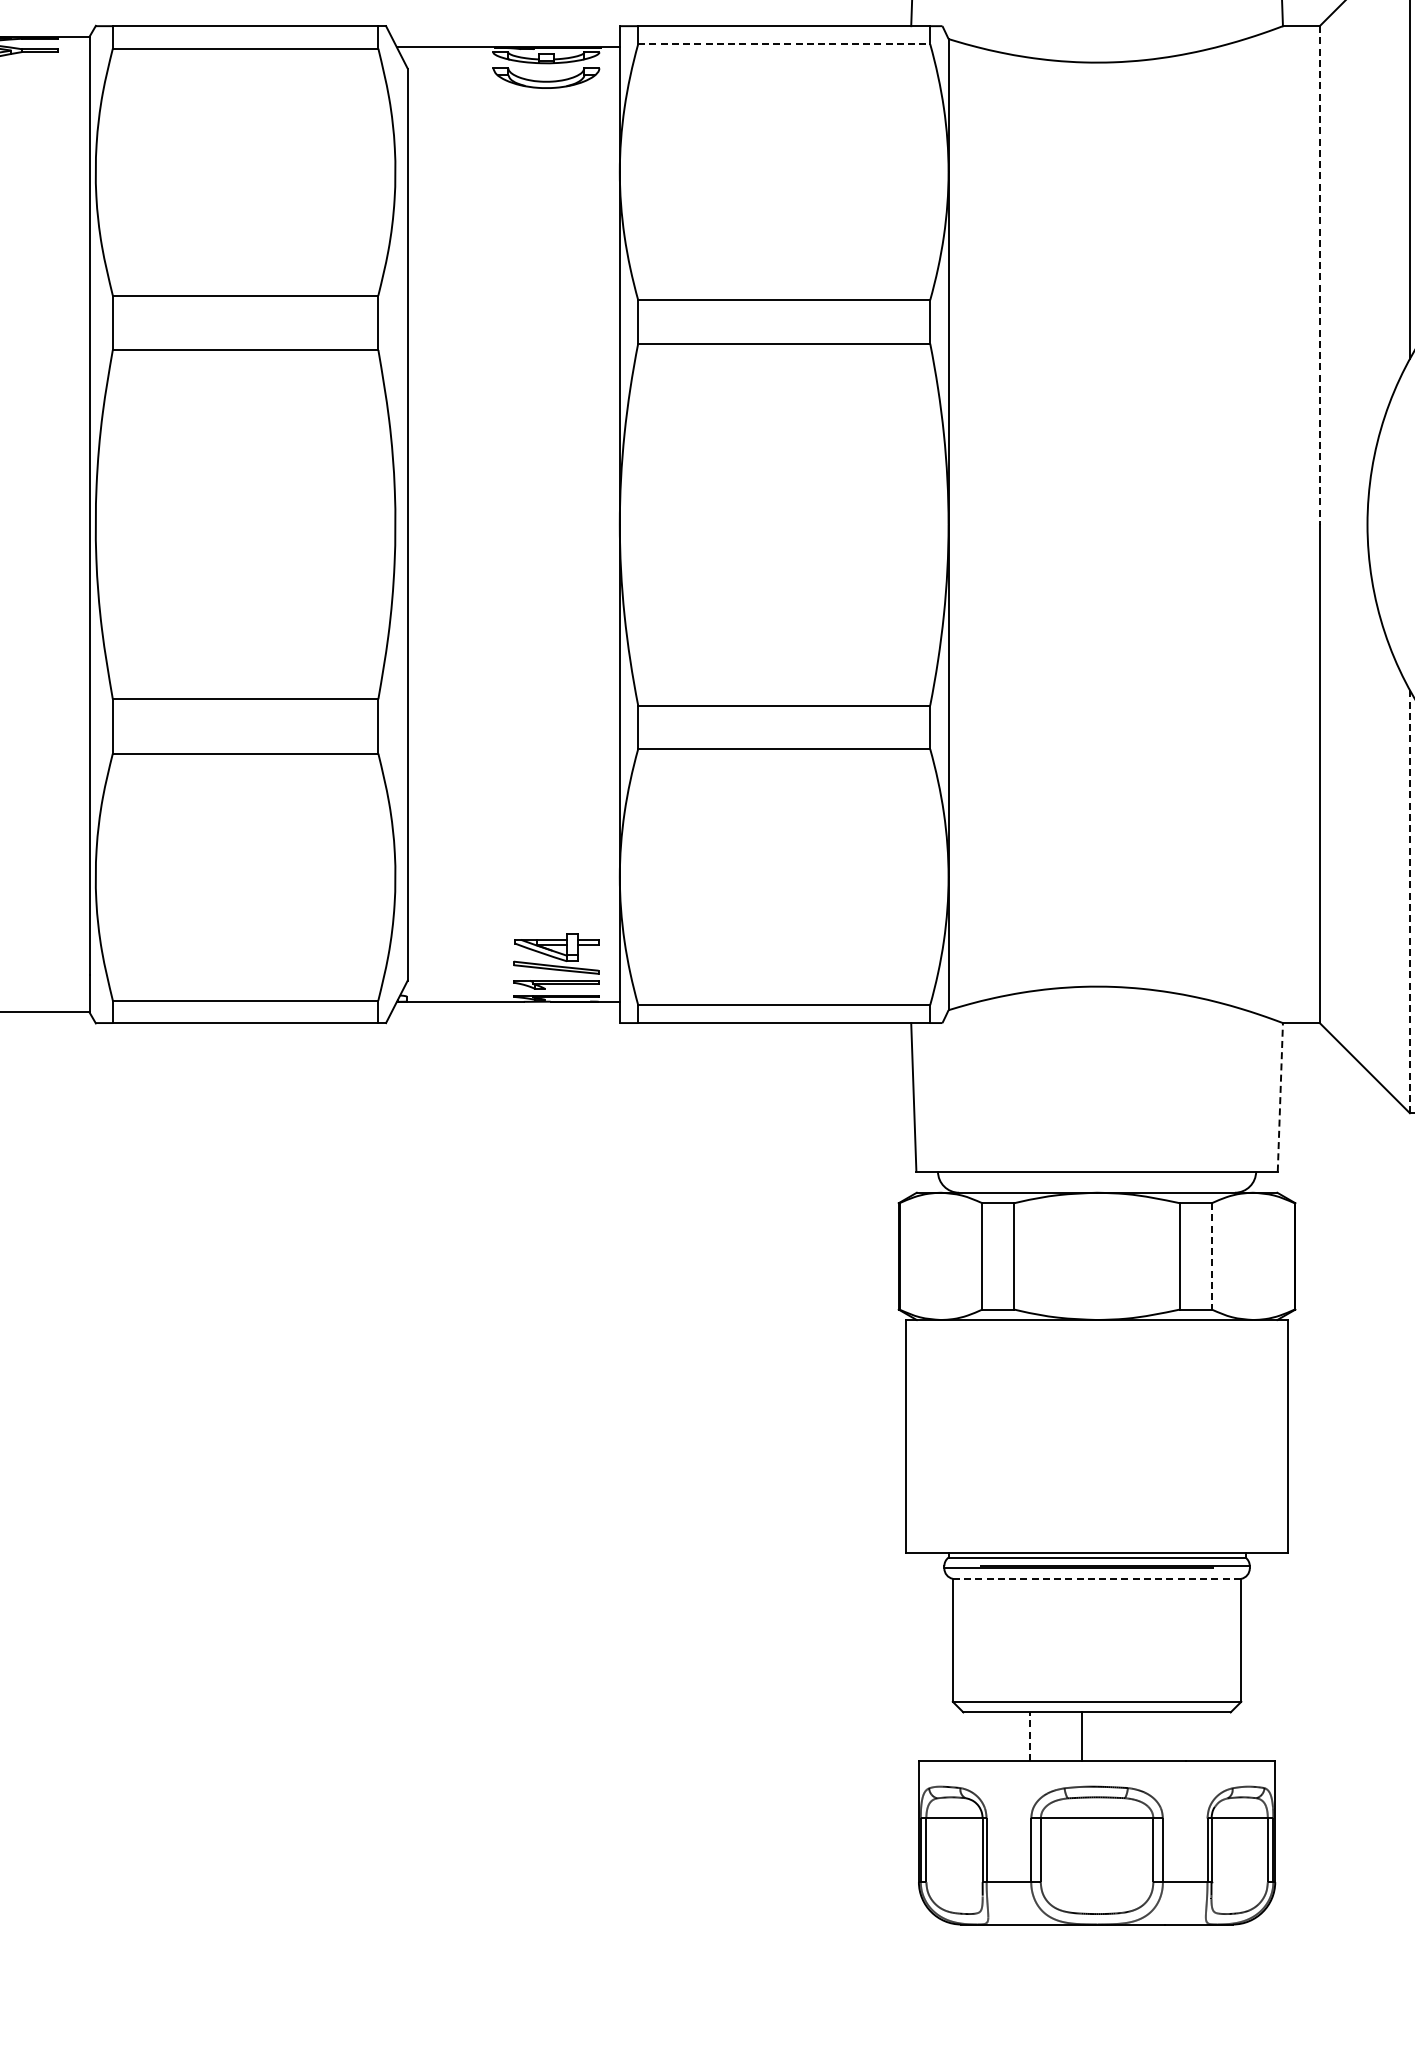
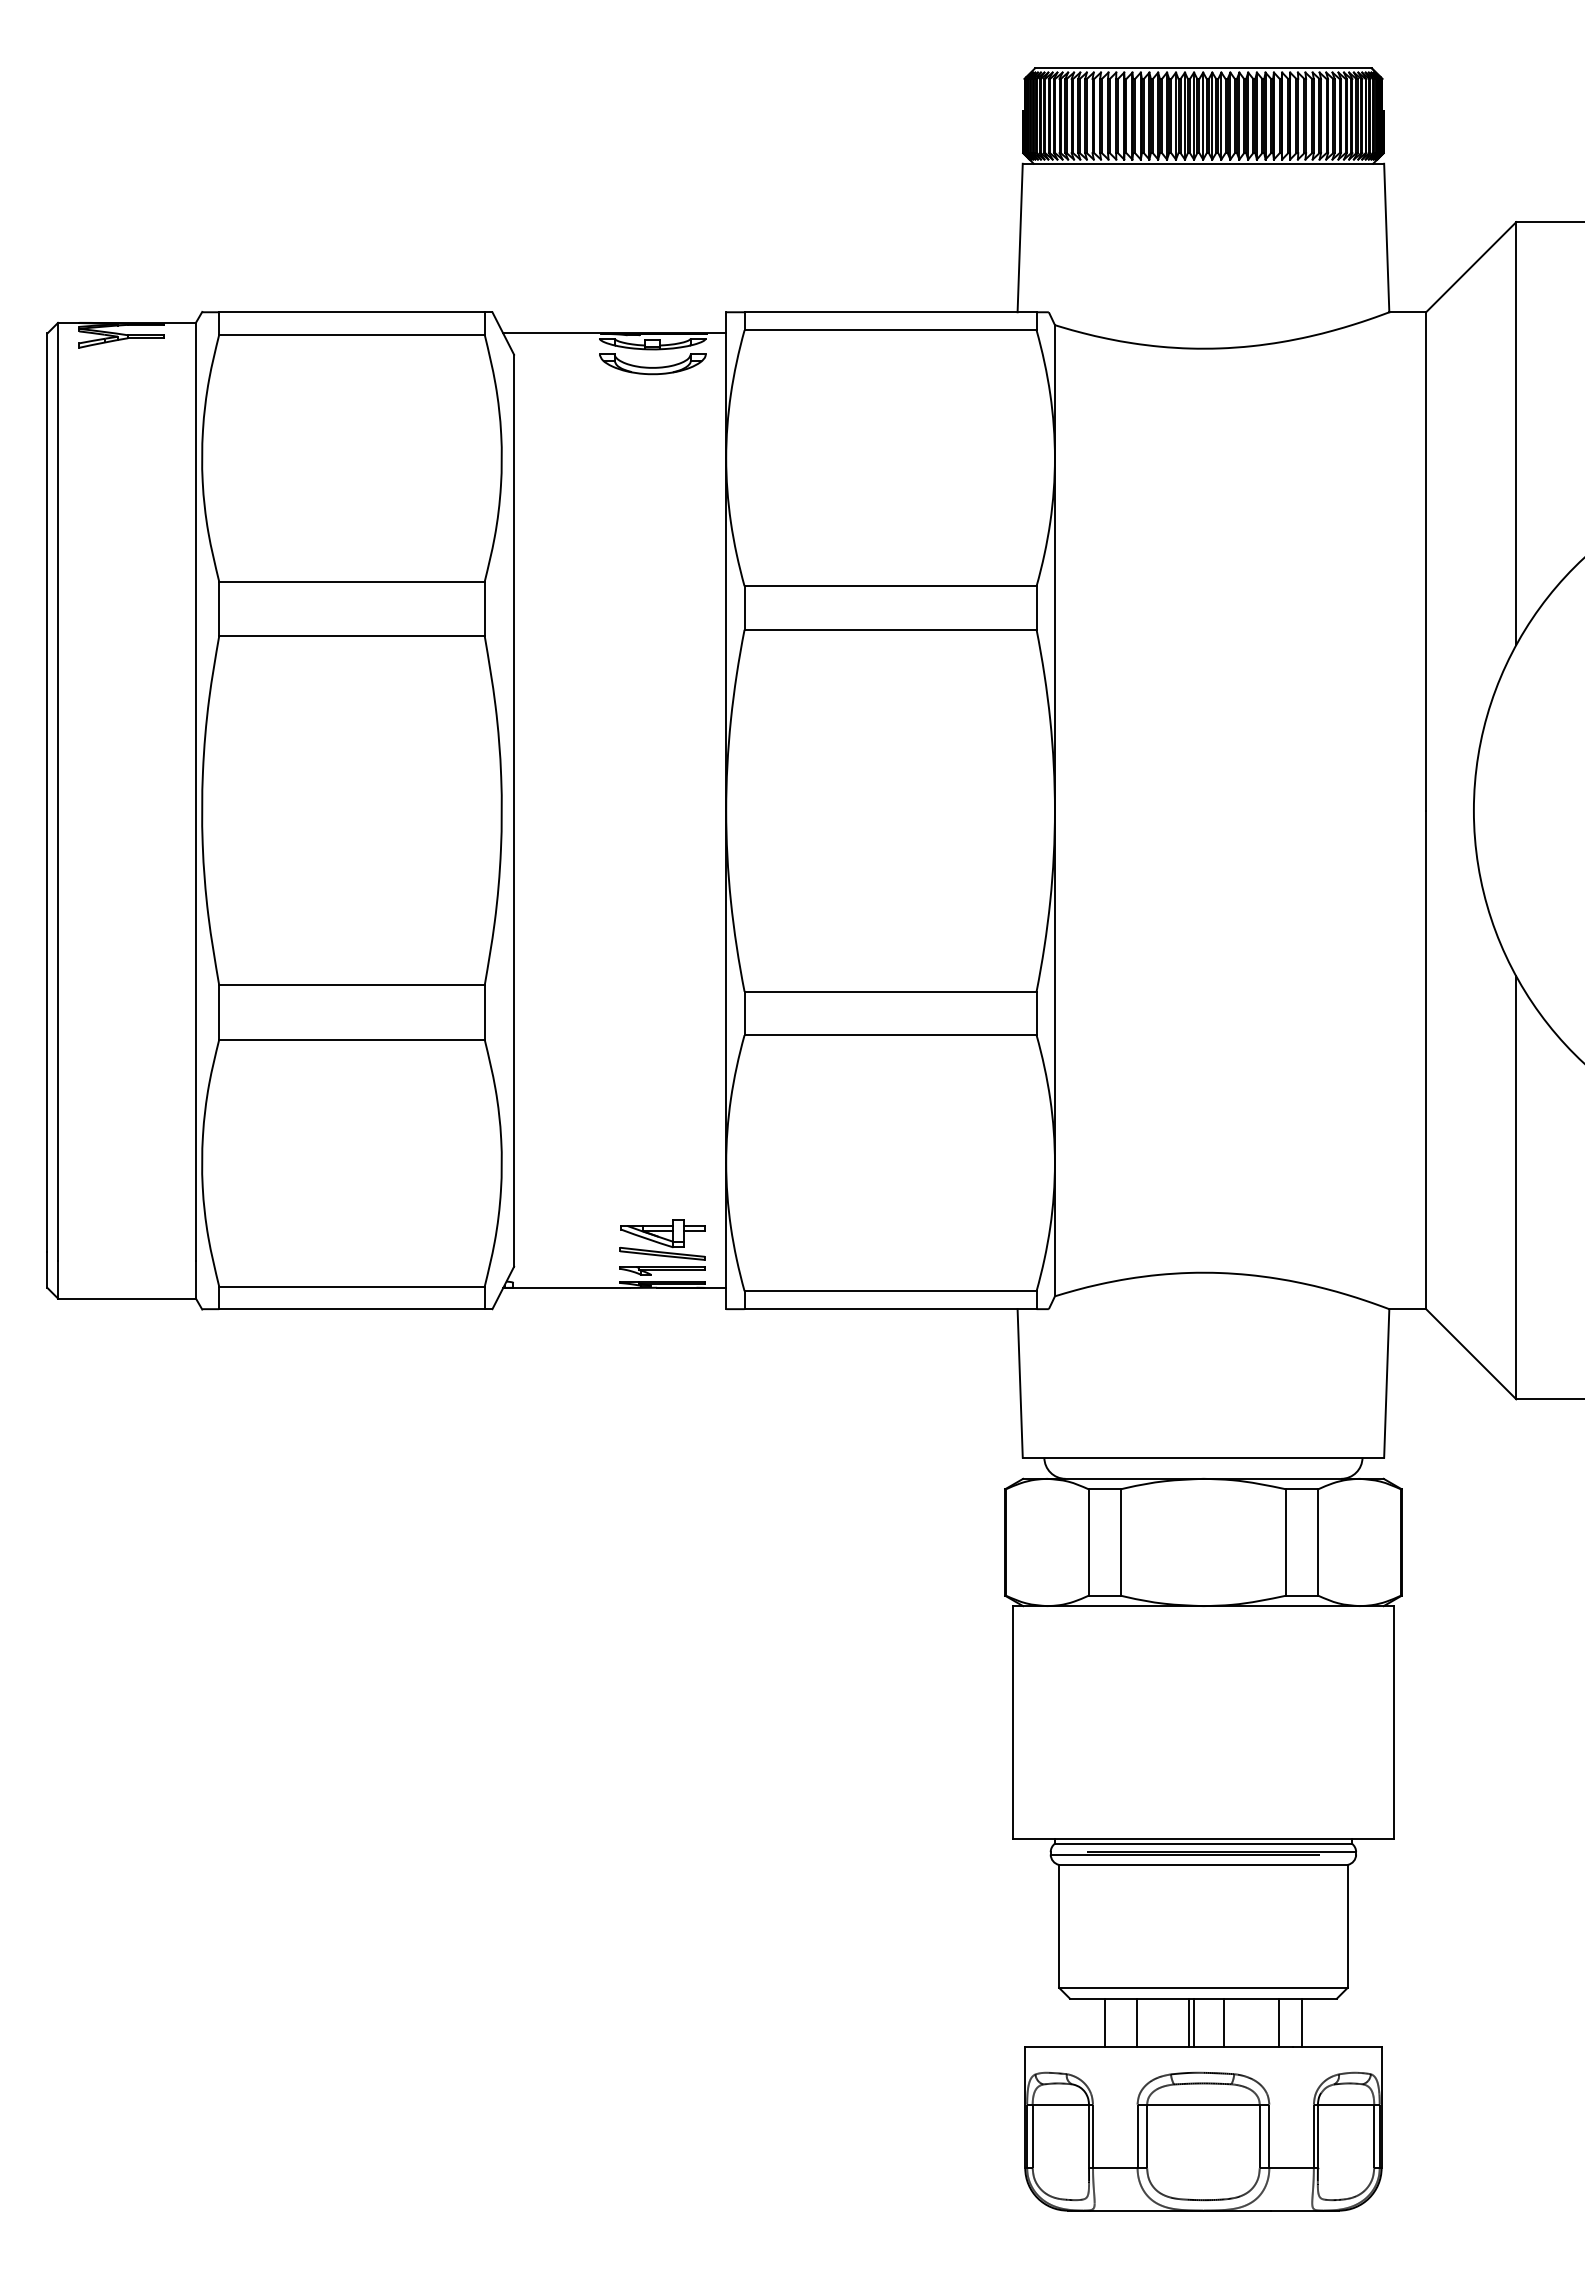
line: (785, 44) -> (891, 330), dashed -> solid
line: (1320, 275) -> (1426, 561), dashed -> solid
line: (1410, 902) -> (1516, 1188), dashed -> solid
line: (1280, 1096) -> (1386, 1382), dashed -> solid
line: (1212, 1257) -> (1318, 1543), dashed -> solid
line: (1097, 1578) -> (1203, 1864), dashed -> solid
line: (998, 1736) -> (1104, 2022), added
line: (1030, 1736) -> (1136, 2022), dashed -> solid
line: (1087, 1736) -> (1193, 2022), added
line: (1117, 1736) -> (1223, 2022), added
line: (1172, 1736) -> (1278, 2022), added
line: (1196, 1736) -> (1302, 2022), added

